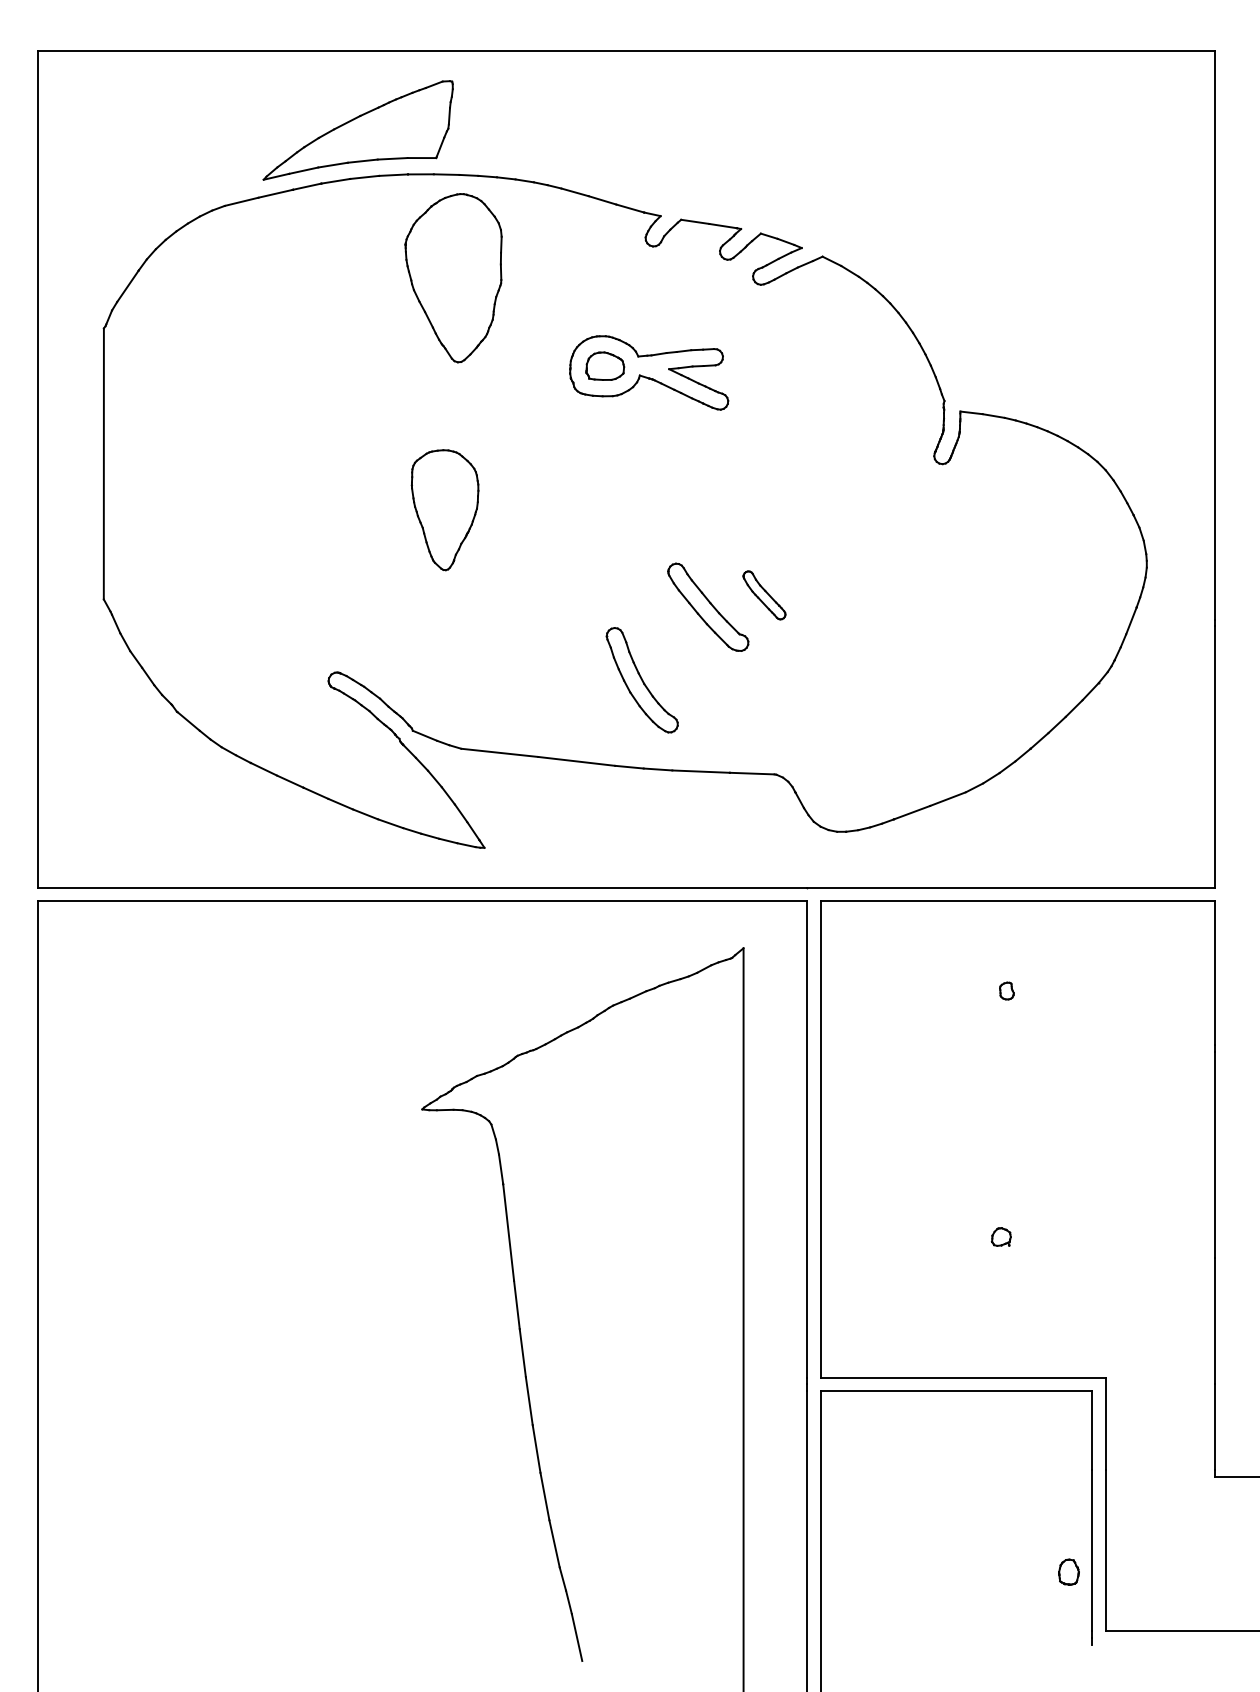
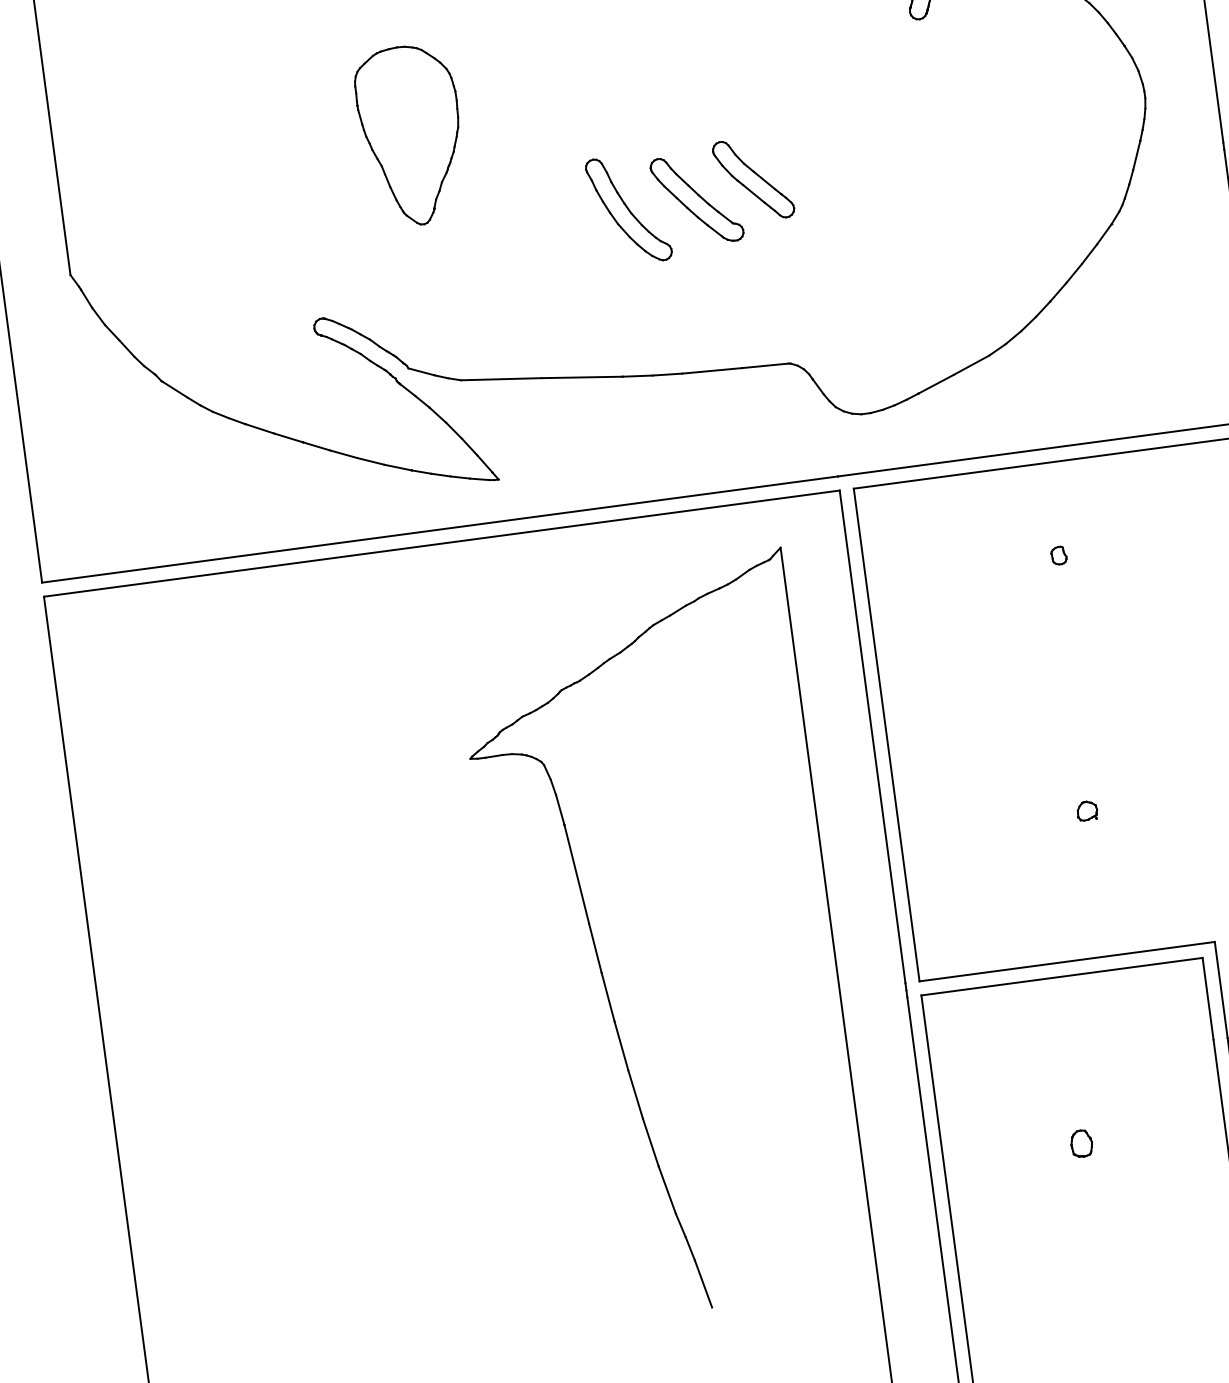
part: (444, 509) -> (410, 135), size x1.43
part: (764, 595) -> (753, 179), size x1.67
part: (641, 680) -> (628, 210), moved
part: (1068, 1571) -> (1081, 1142), moved

